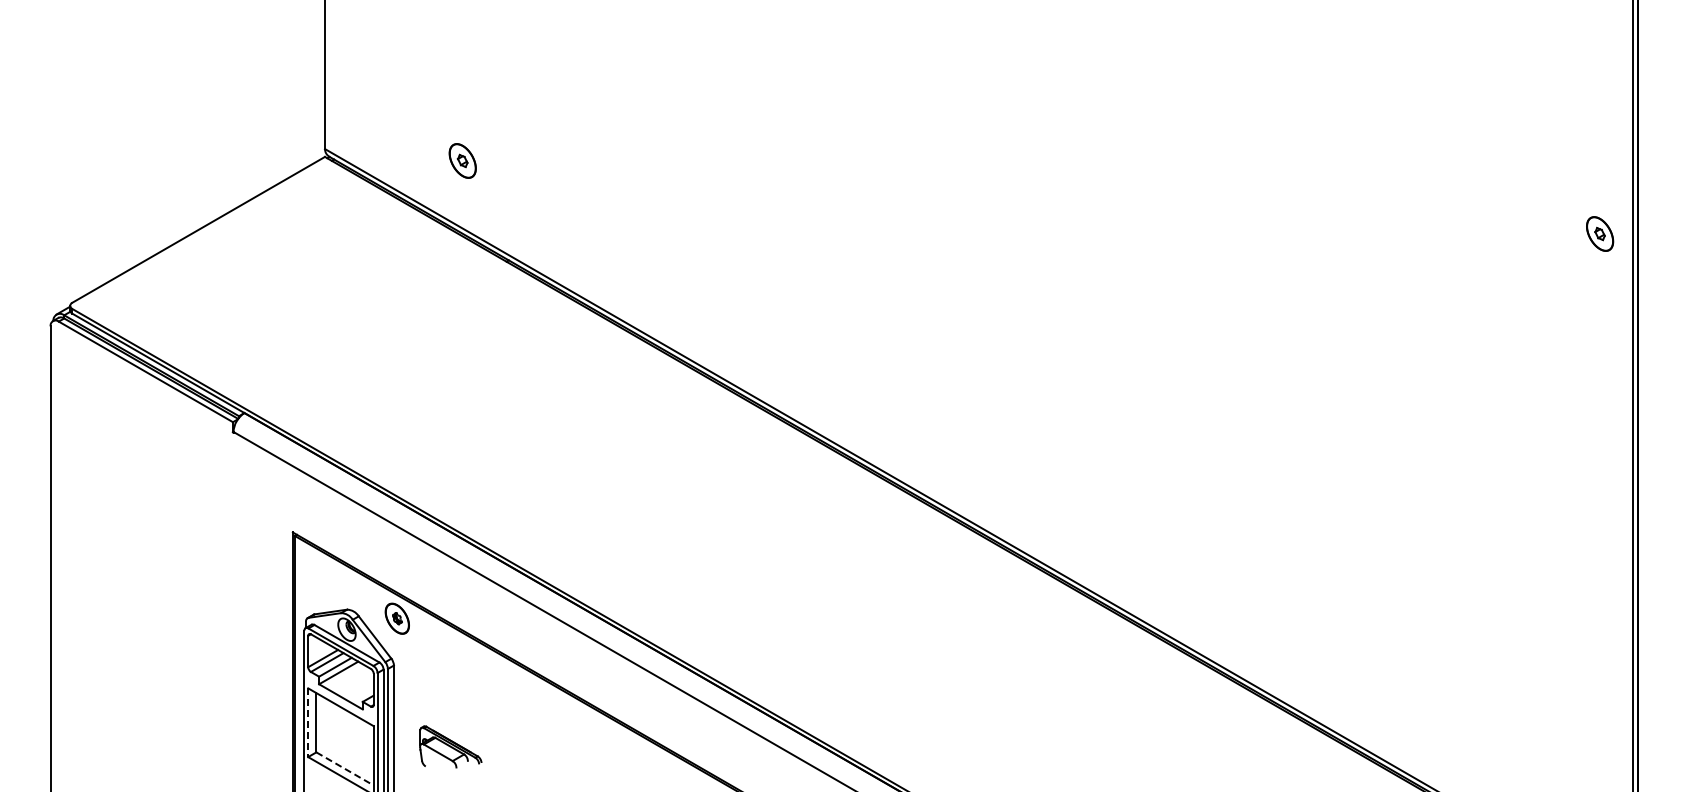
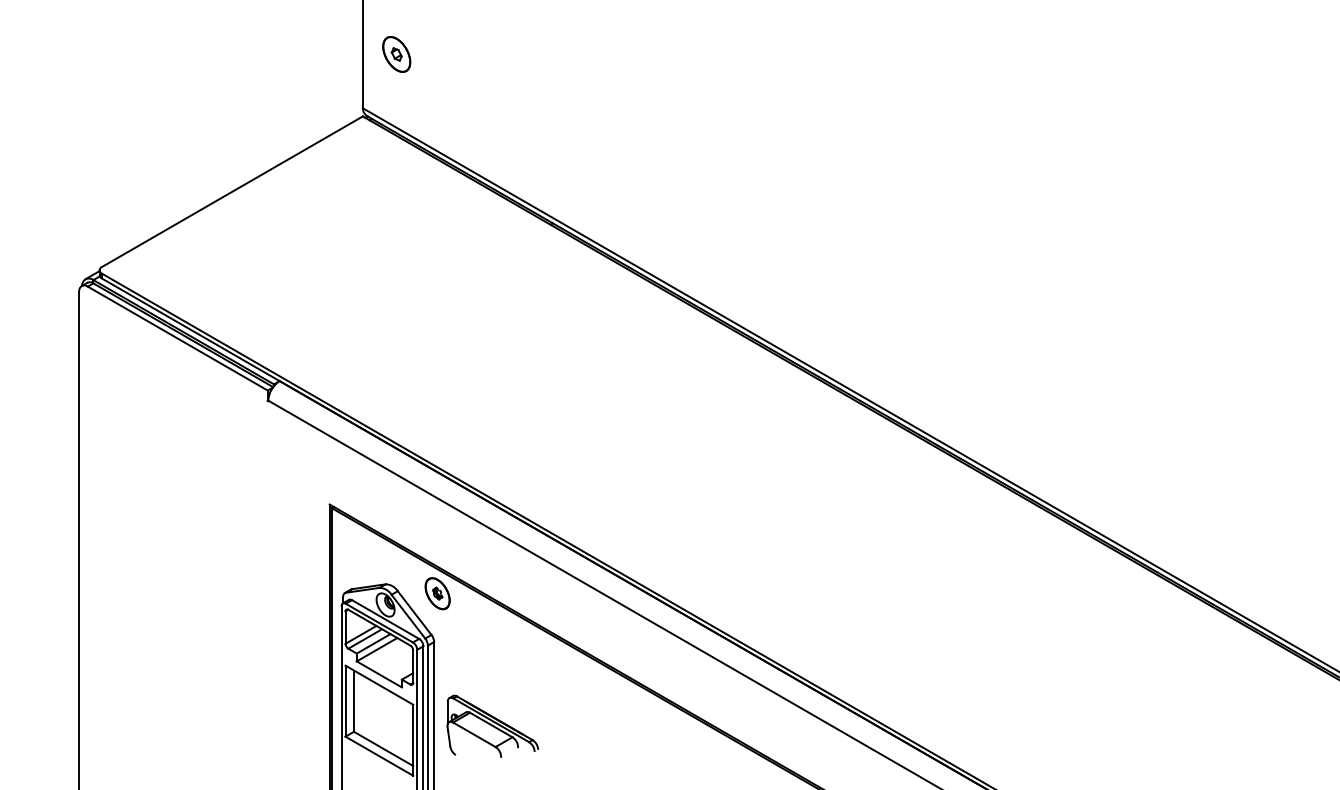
part: (462, 160) -> (396, 53), moved
line: (308, 723) -> (345, 701), dashed -> solid
part: (450, 746) -> (492, 725), size x1.43
line: (345, 769) -> (384, 749), dashed -> solid

